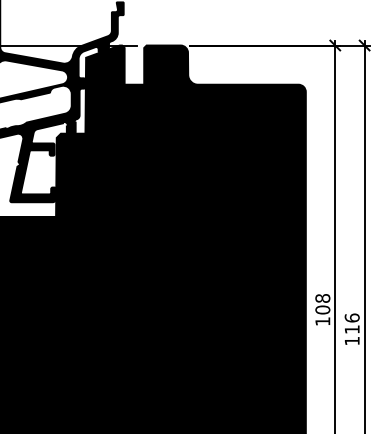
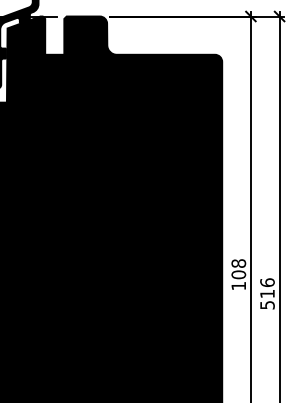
text: (351, 341) -> (266, 305), 116 -> 516

